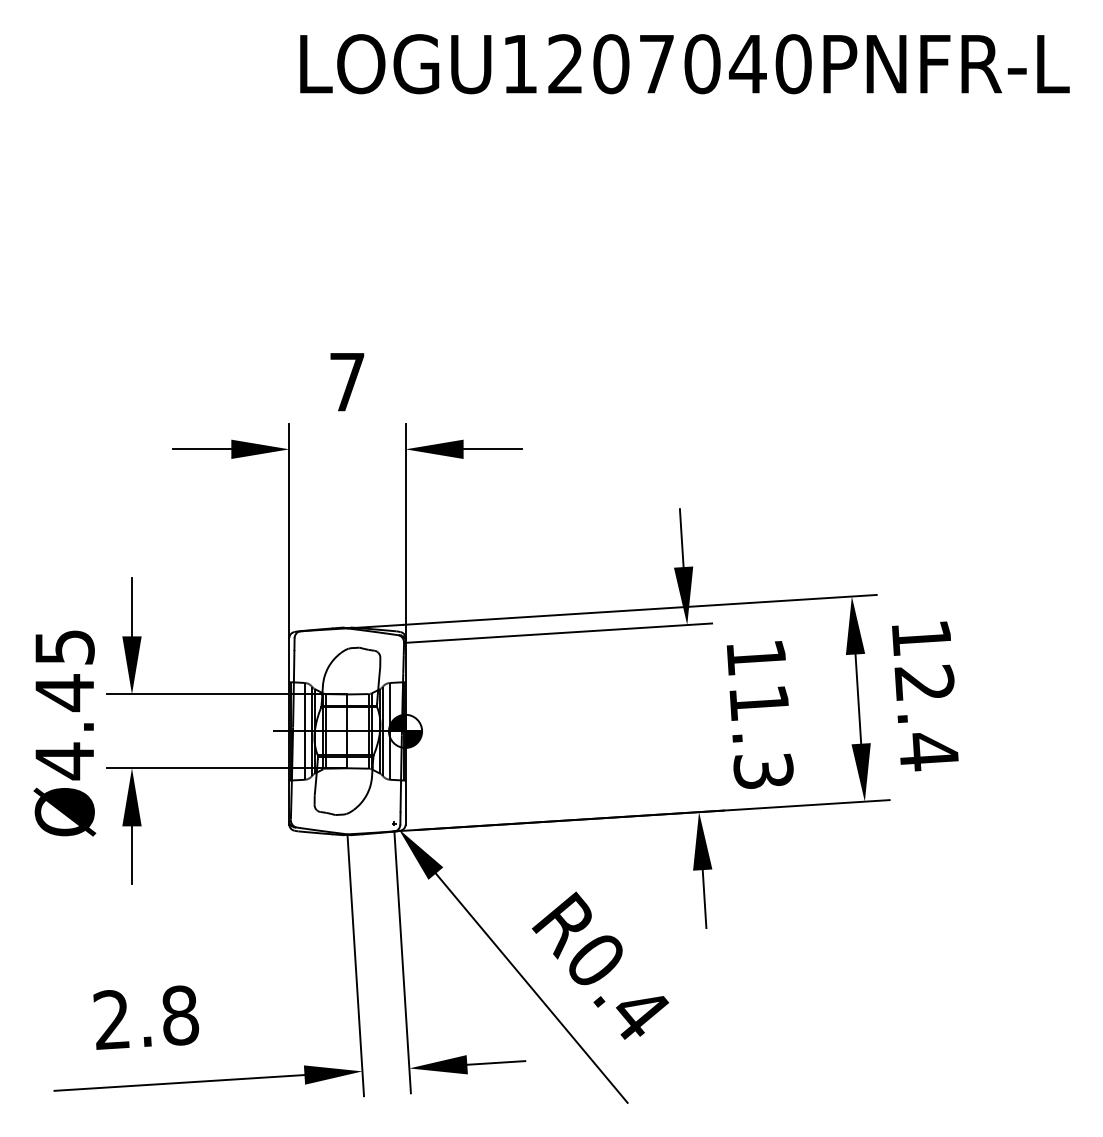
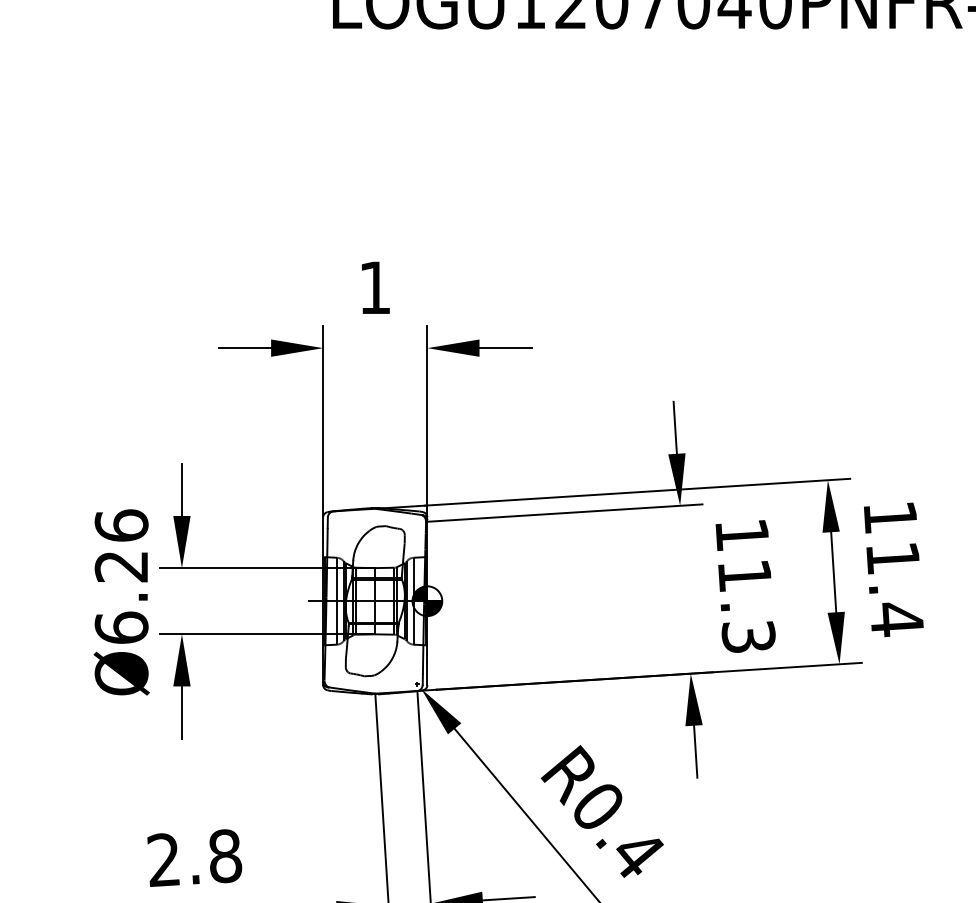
text: (347, 382) -> (375, 288), 7 -> 1
text: (924, 682) -> (893, 557), 12.4 -> 11.4
text: (64, 704) -> (121, 577), Ø4.45 -> Ø6.26

